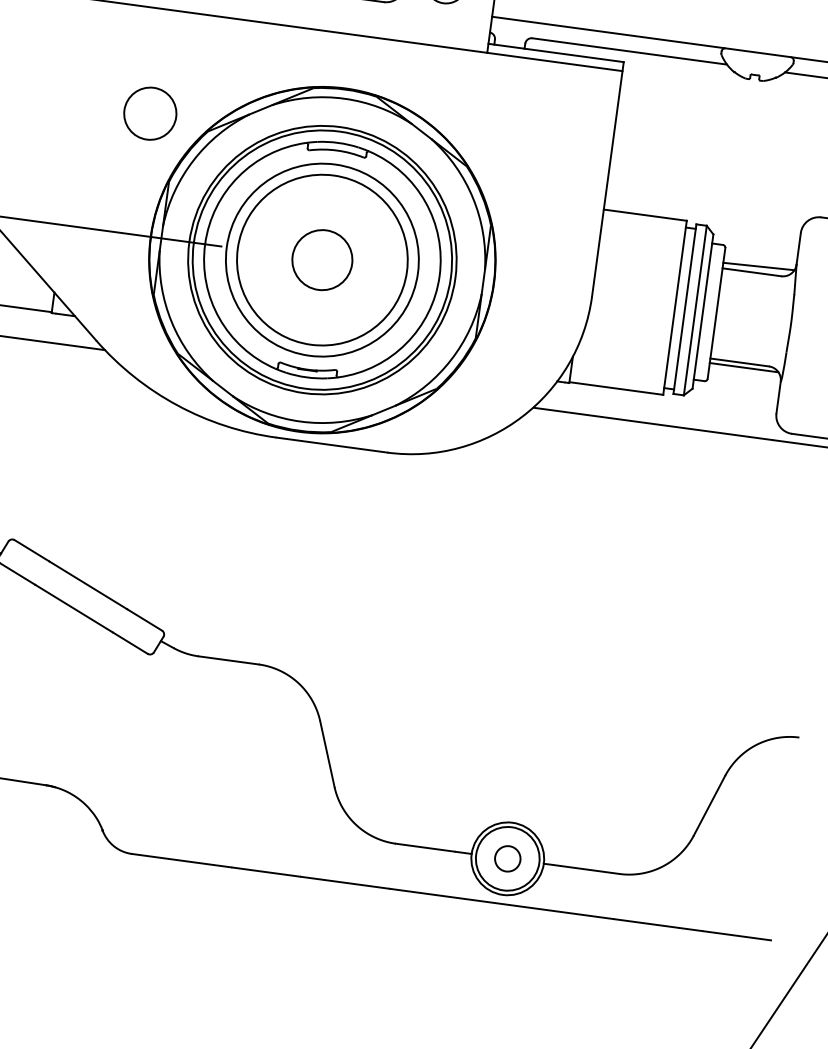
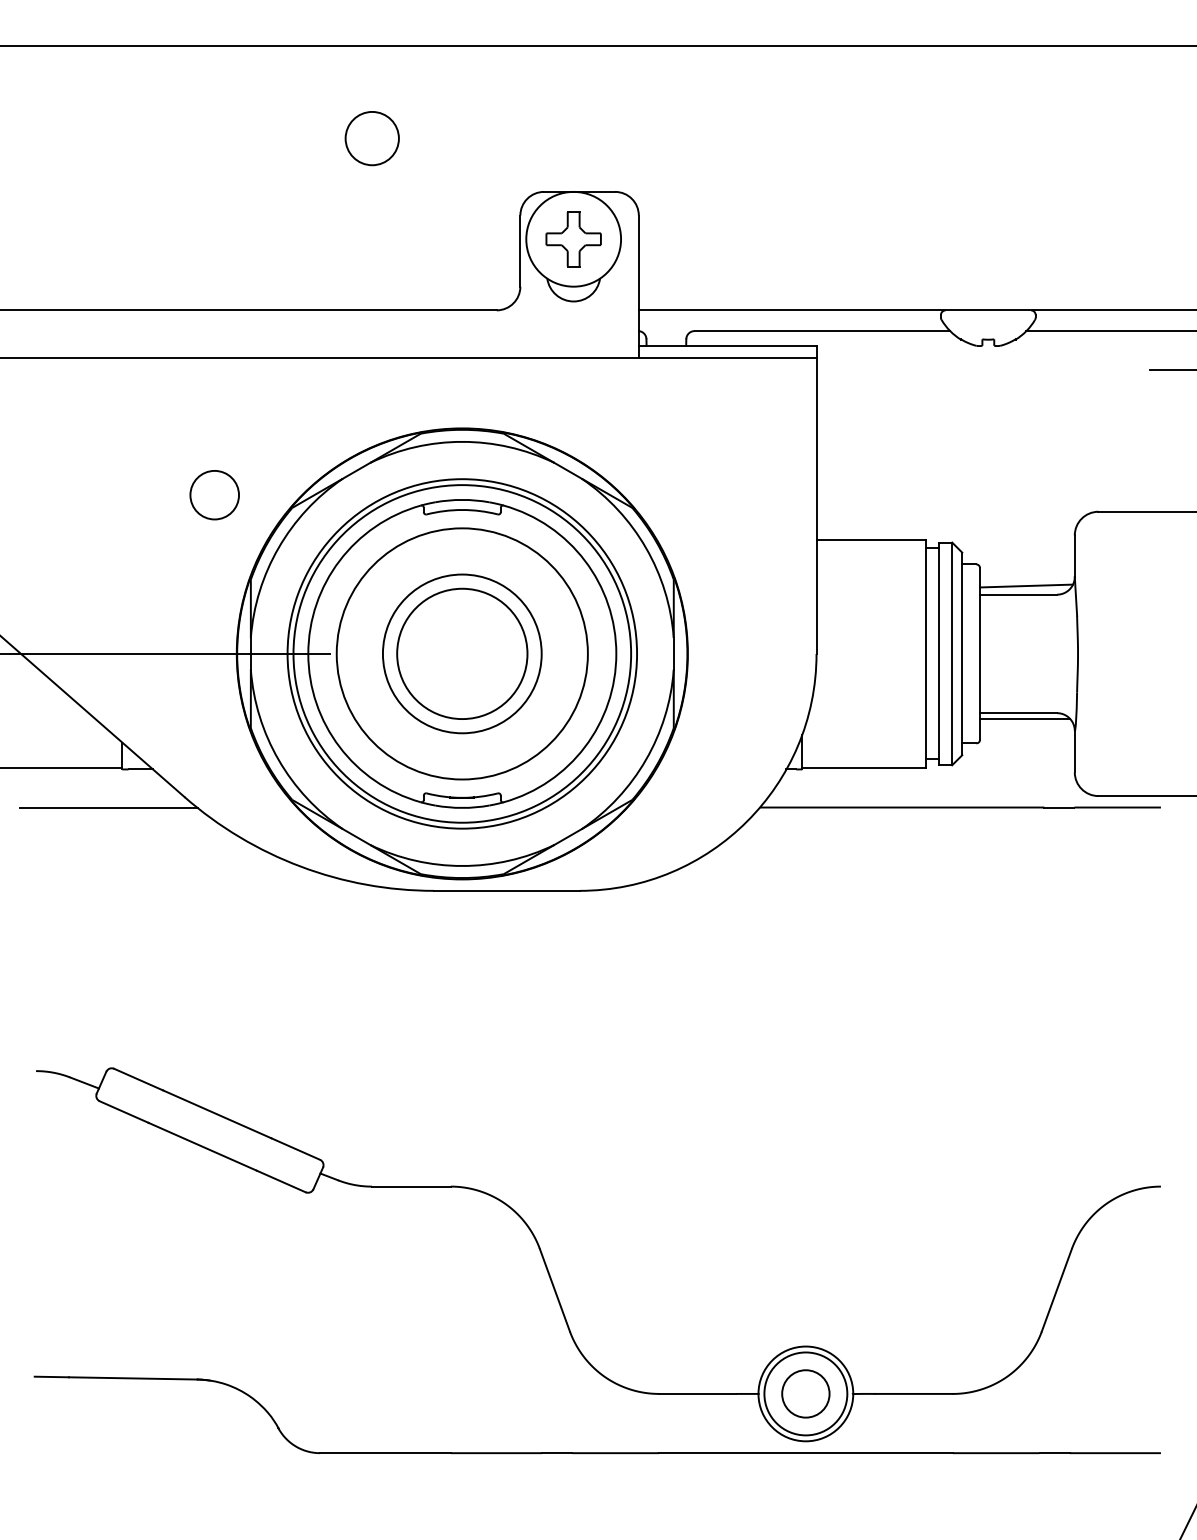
circle: (150, 114) -> (214, 495), size x0.71
circle: (321, 259) -> (461, 653), size x0.71
circle: (322, 259) -> (462, 653), size x1.67
circle: (507, 858) -> (805, 1393), size x1.43

